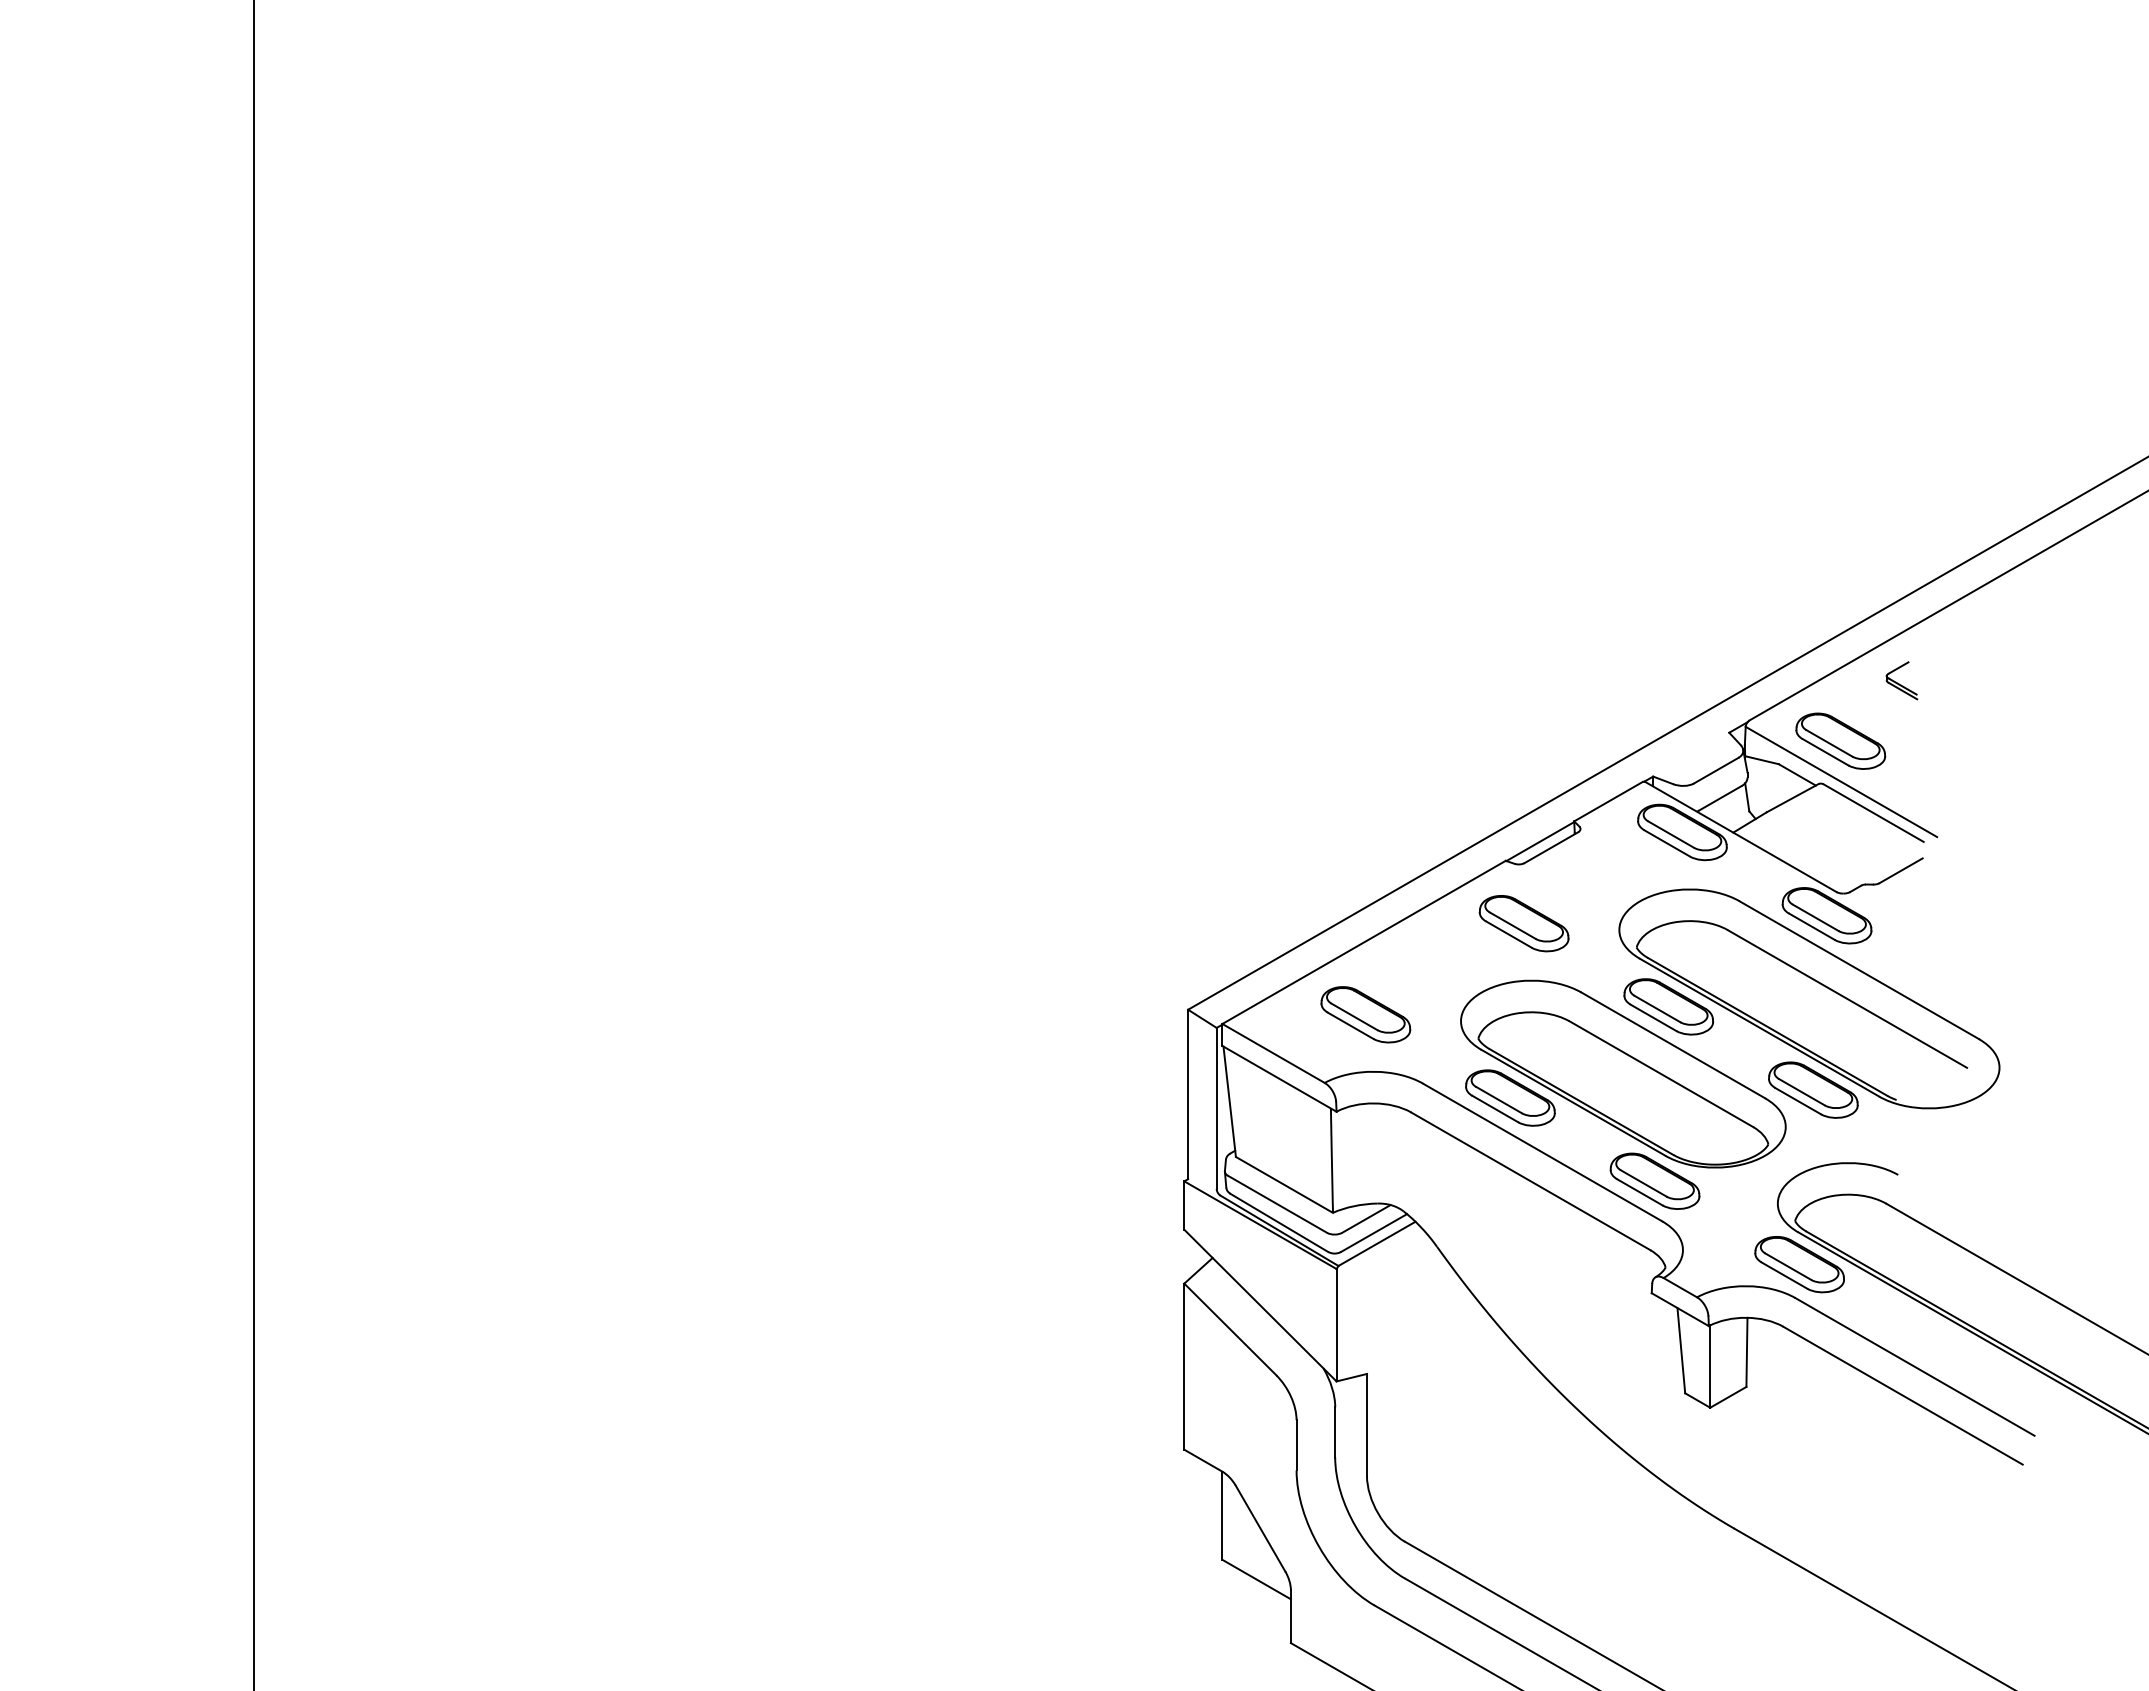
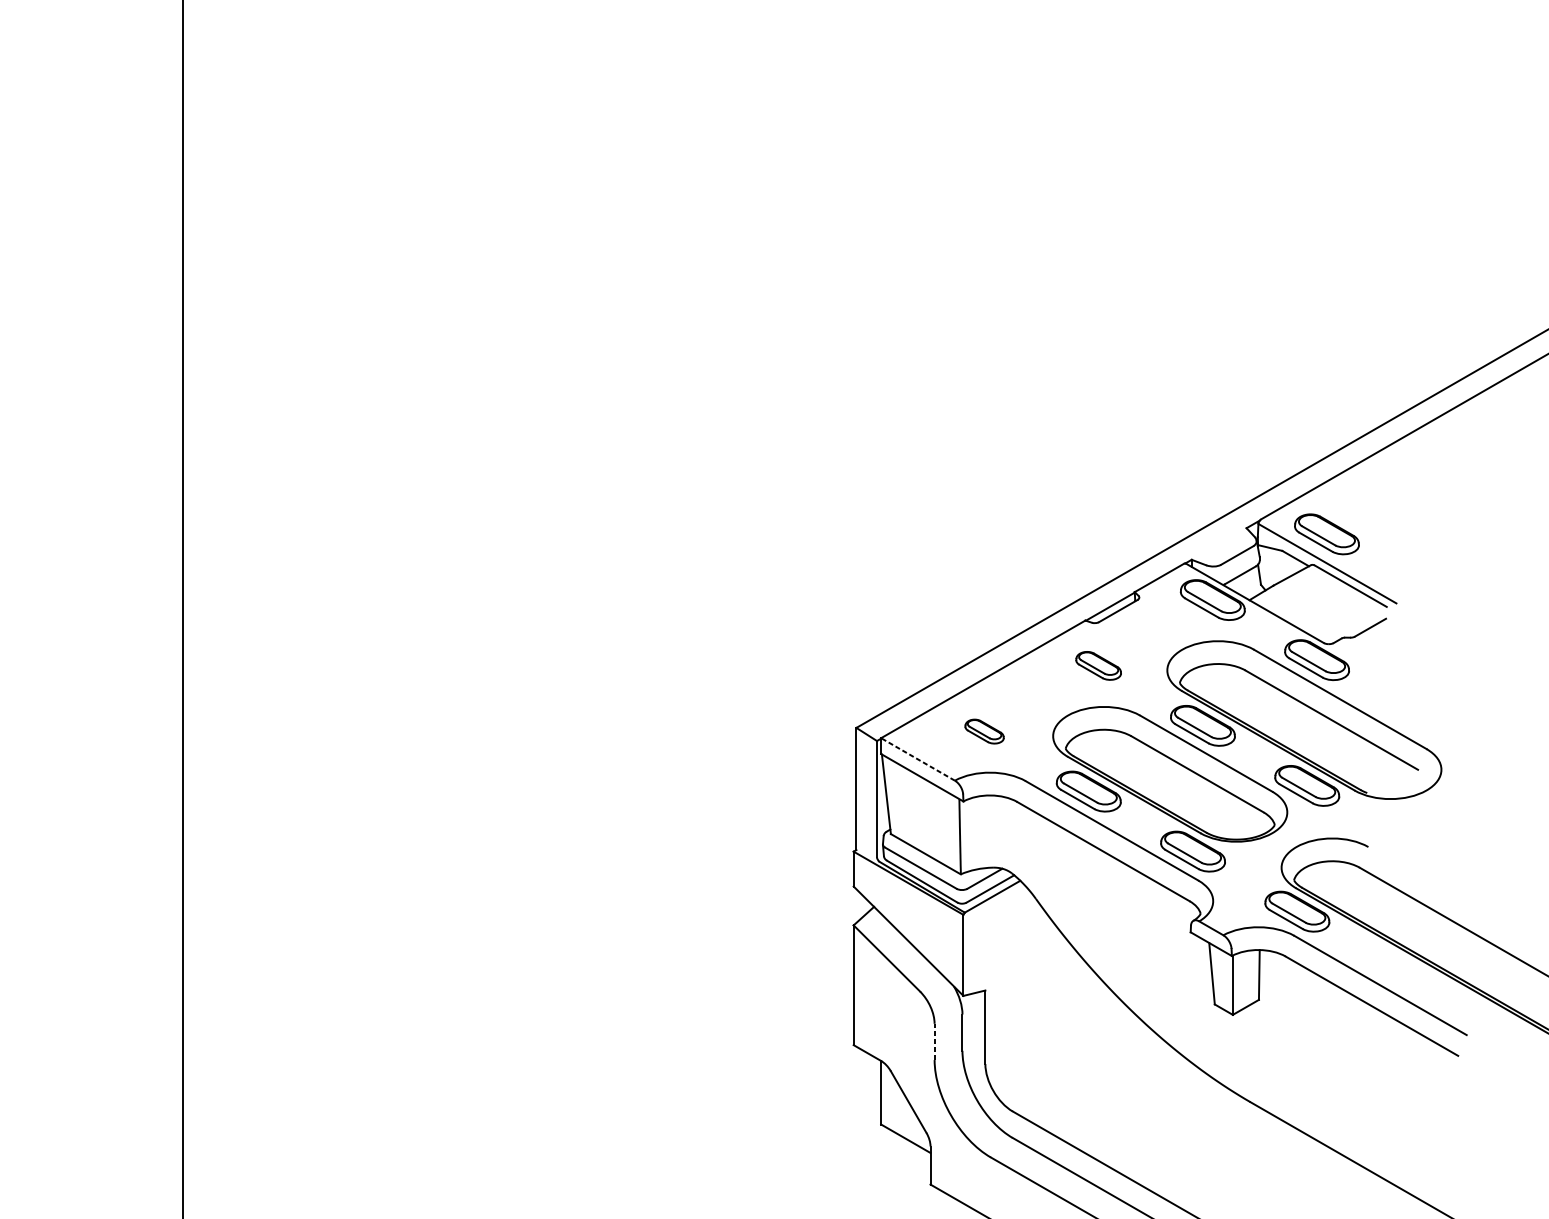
part: (1901, 680) -> (1370, 490), removed
part: (1523, 923) -> (1098, 665), size x0.7
part: (1365, 1014) -> (984, 731), size x0.6
line: (1273, 1053) -> (917, 759), solid -> dashed
line: (1296, 1444) -> (934, 1041), solid -> dashed

